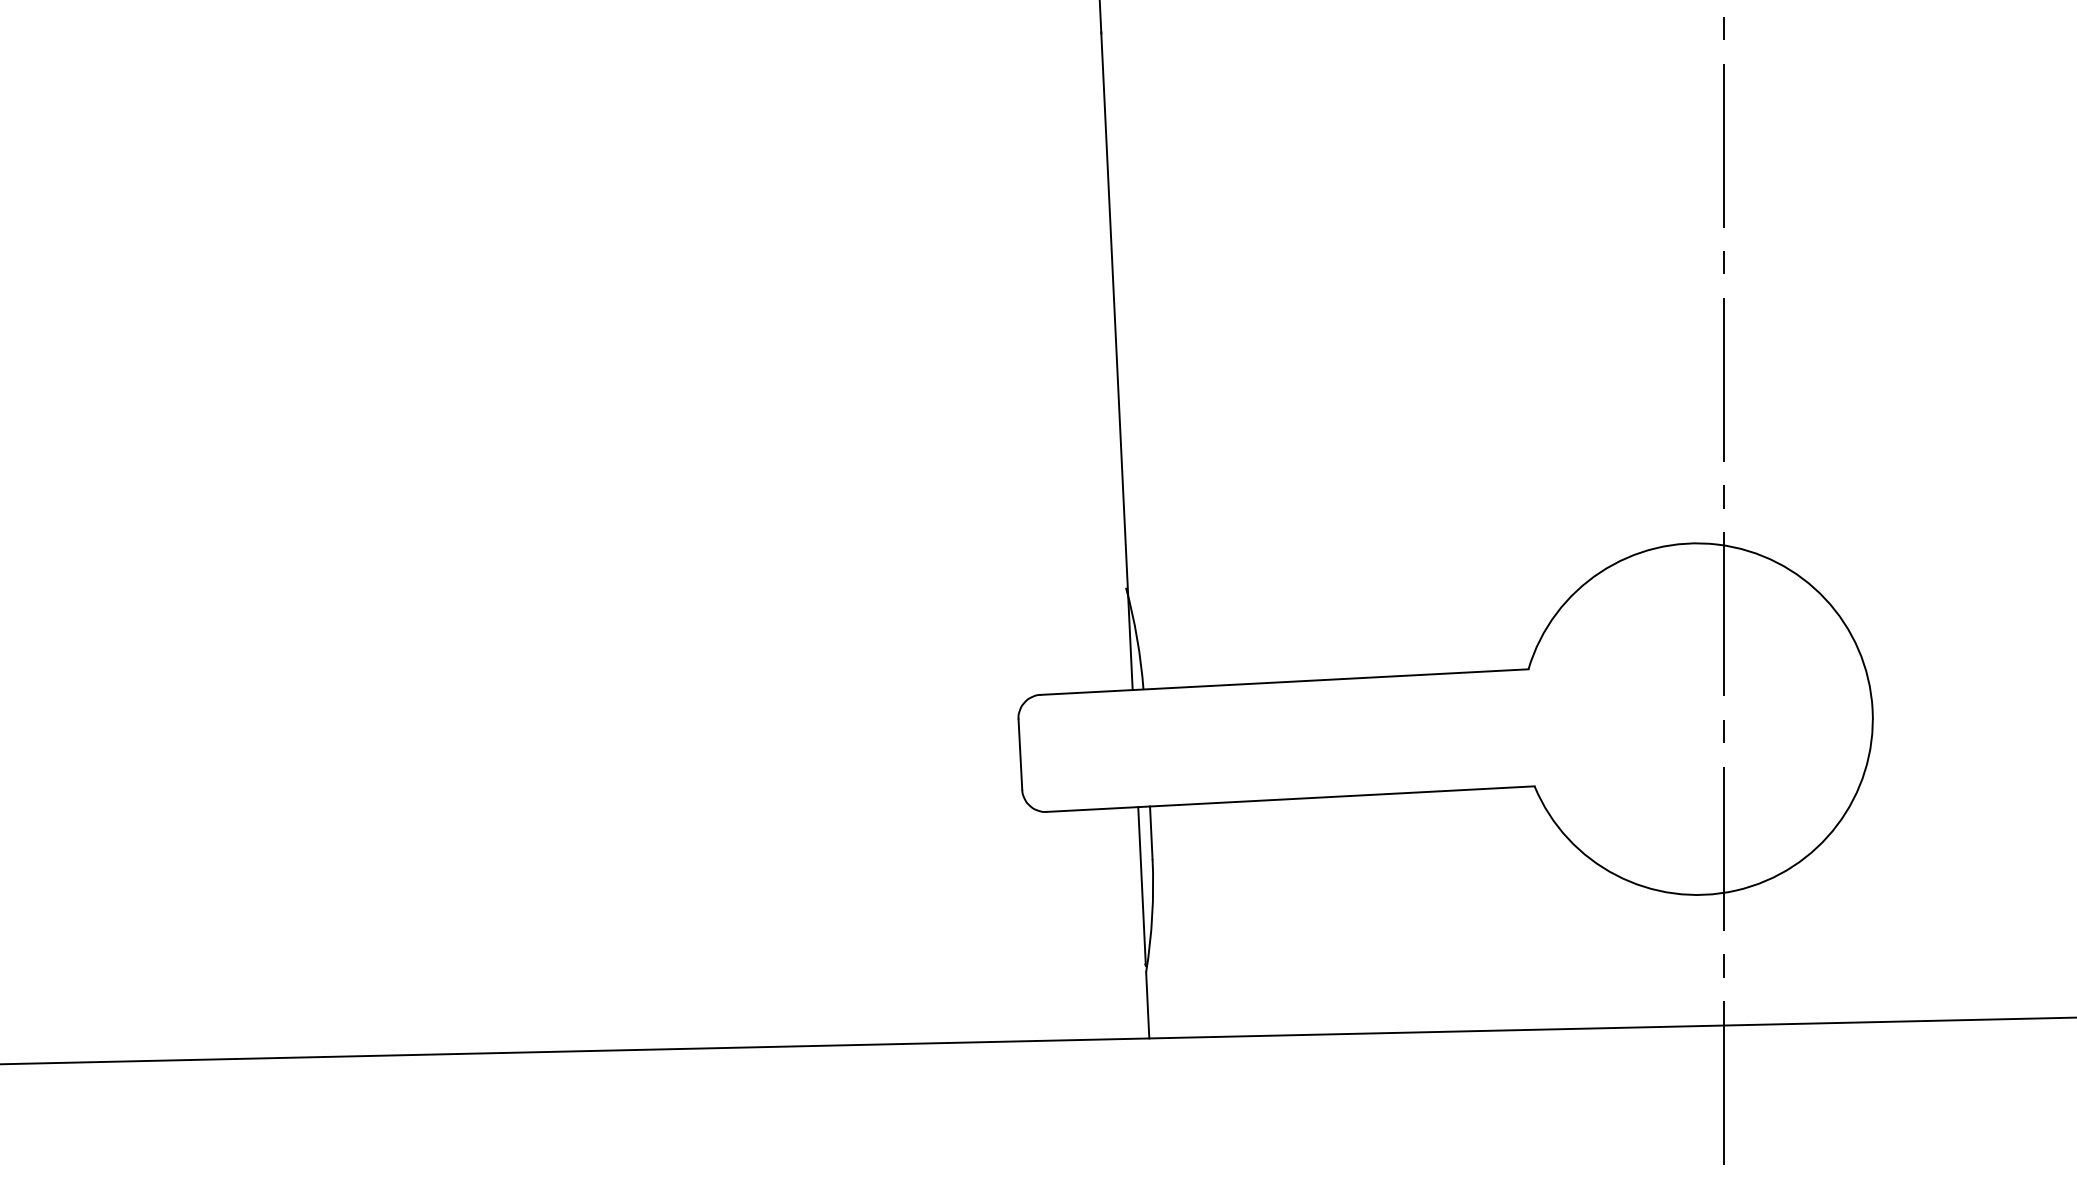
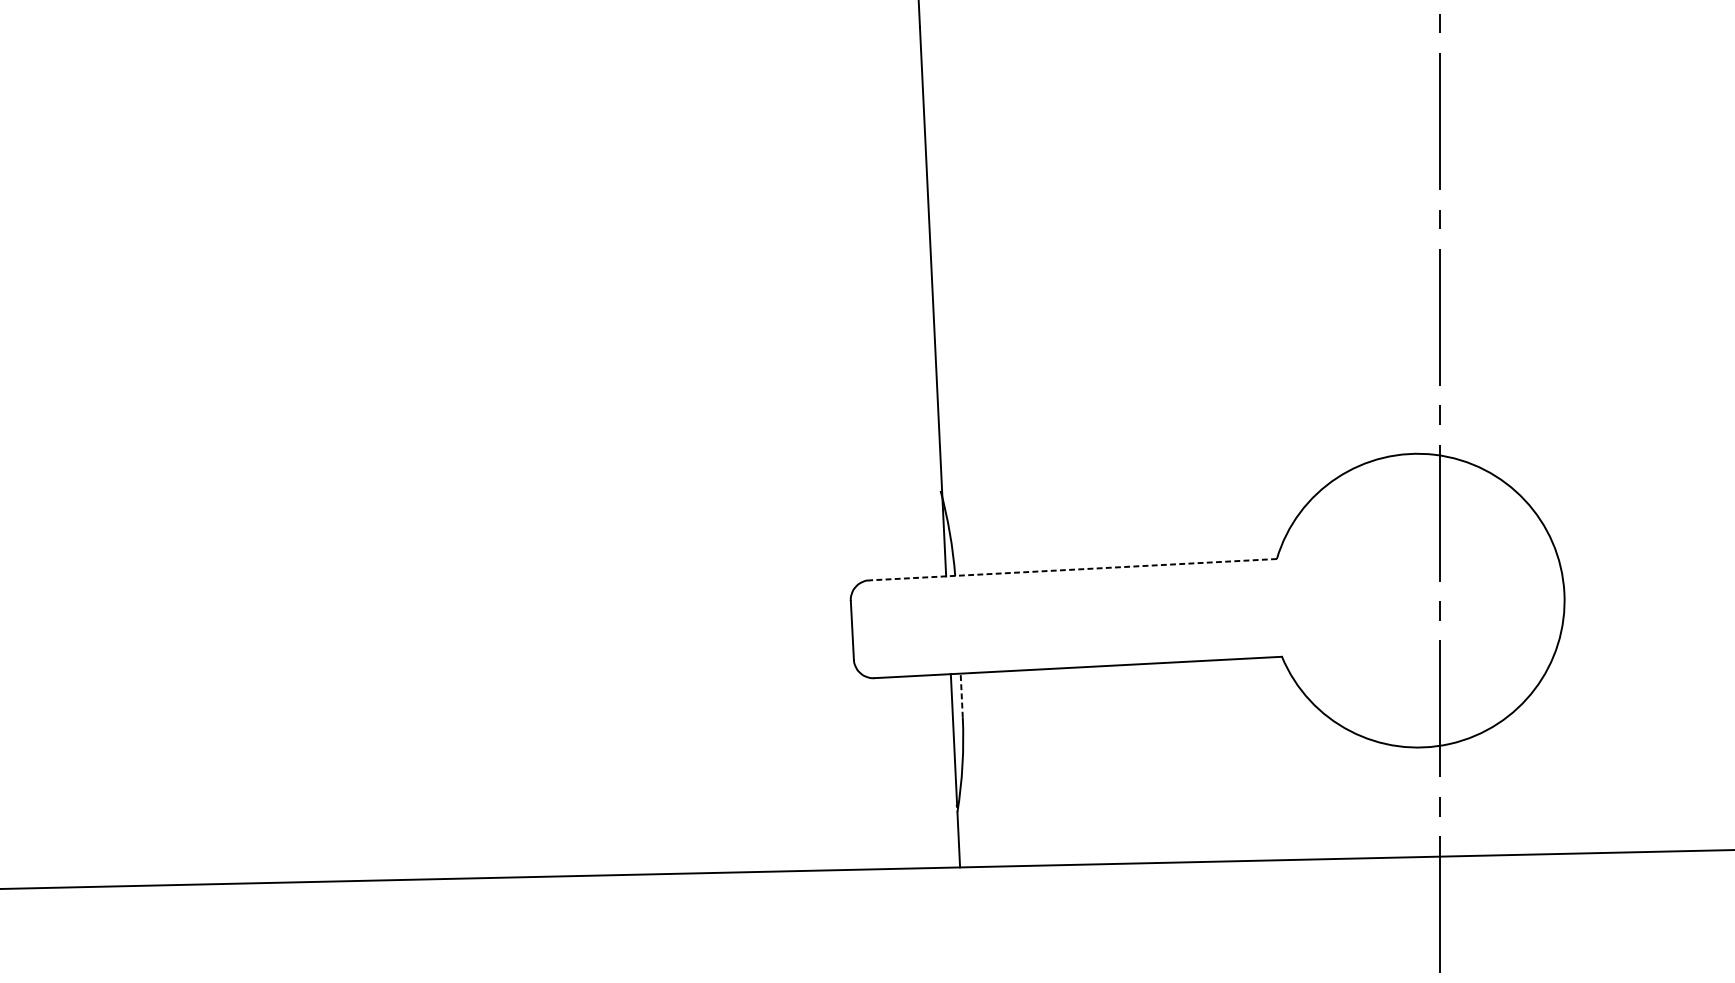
line: (1284, 682) -> (1073, 570), solid -> dashed
line: (1151, 832) -> (961, 695), solid -> dashed

